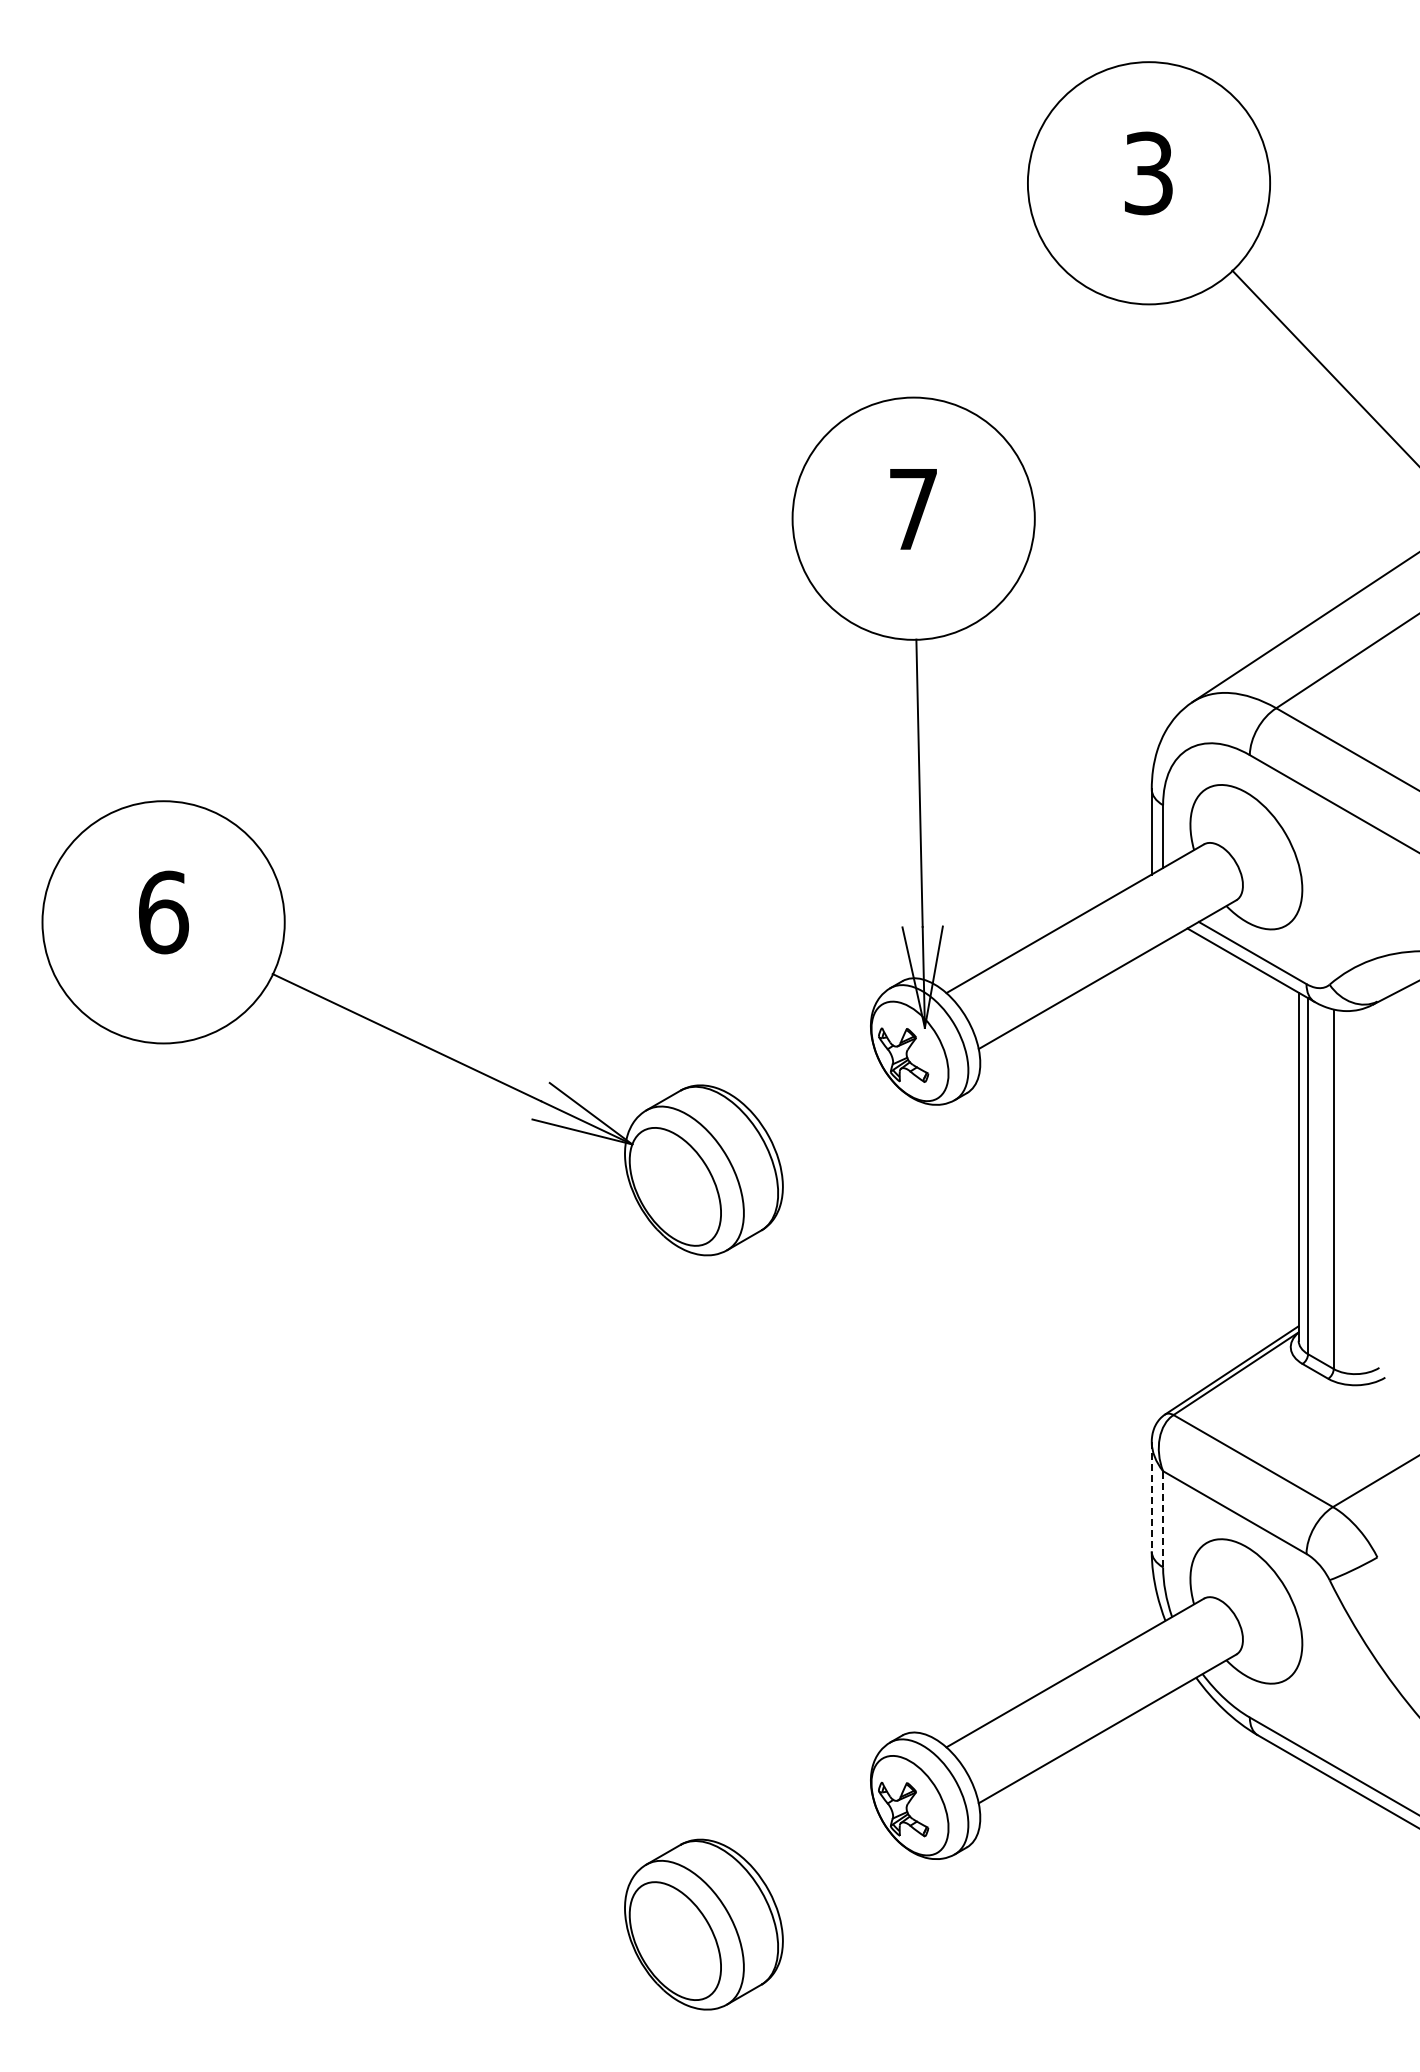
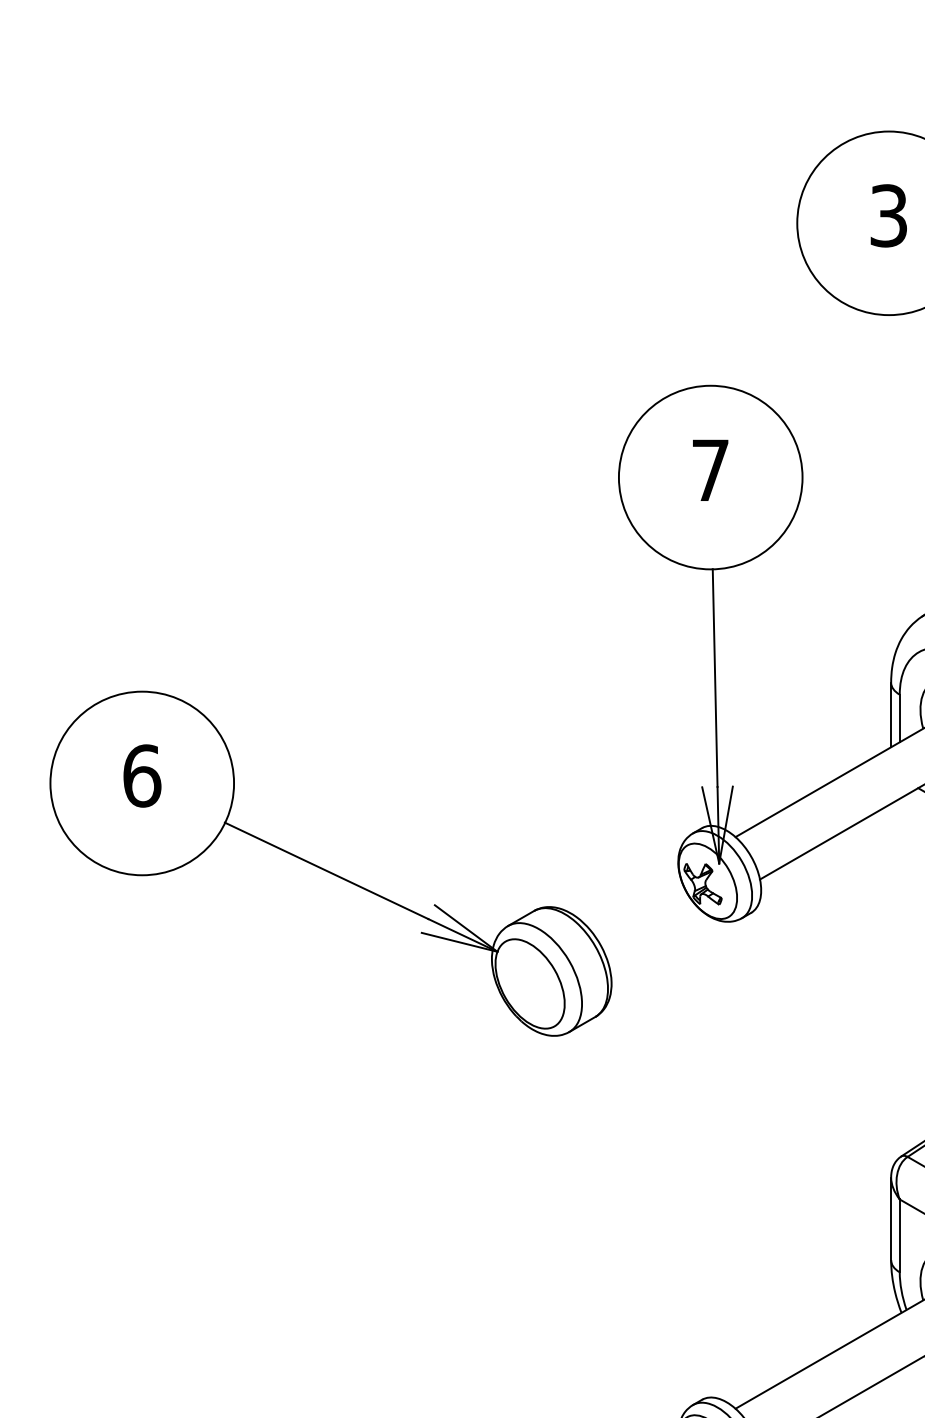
line: (1151, 1496) -> (890, 1218), dashed -> solid
line: (1163, 1518) -> (900, 1235), dashed -> solid

